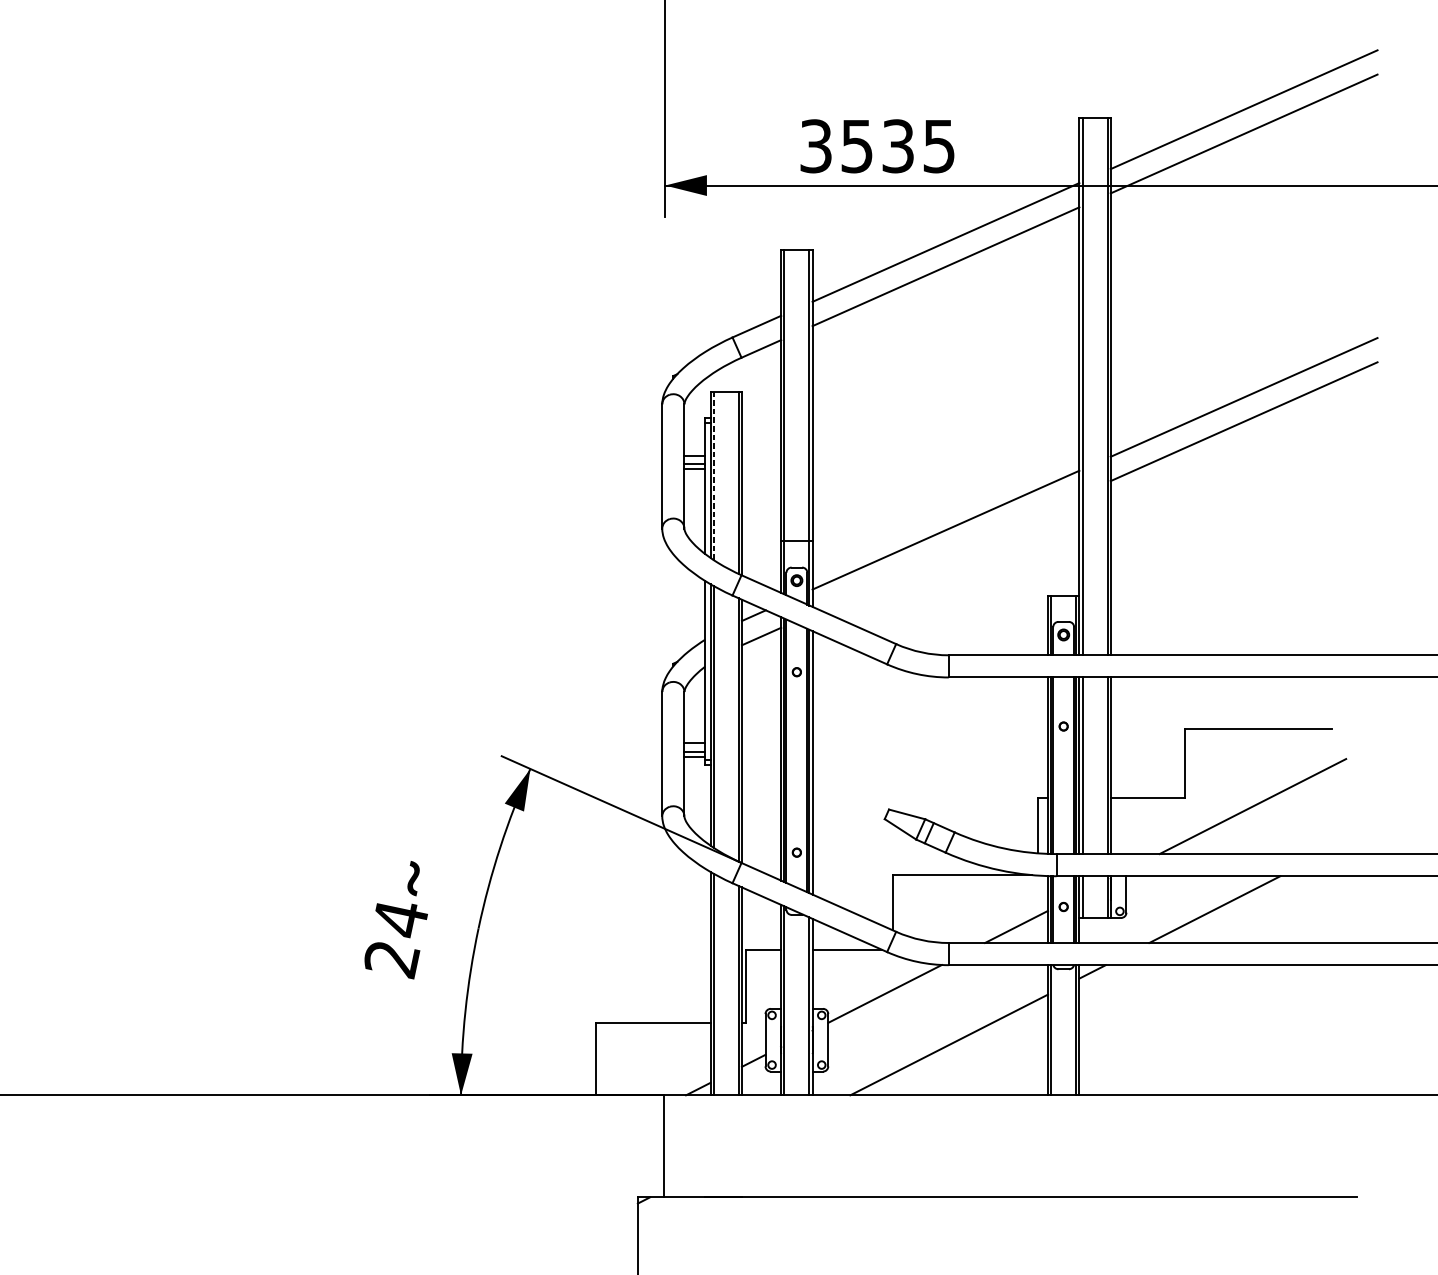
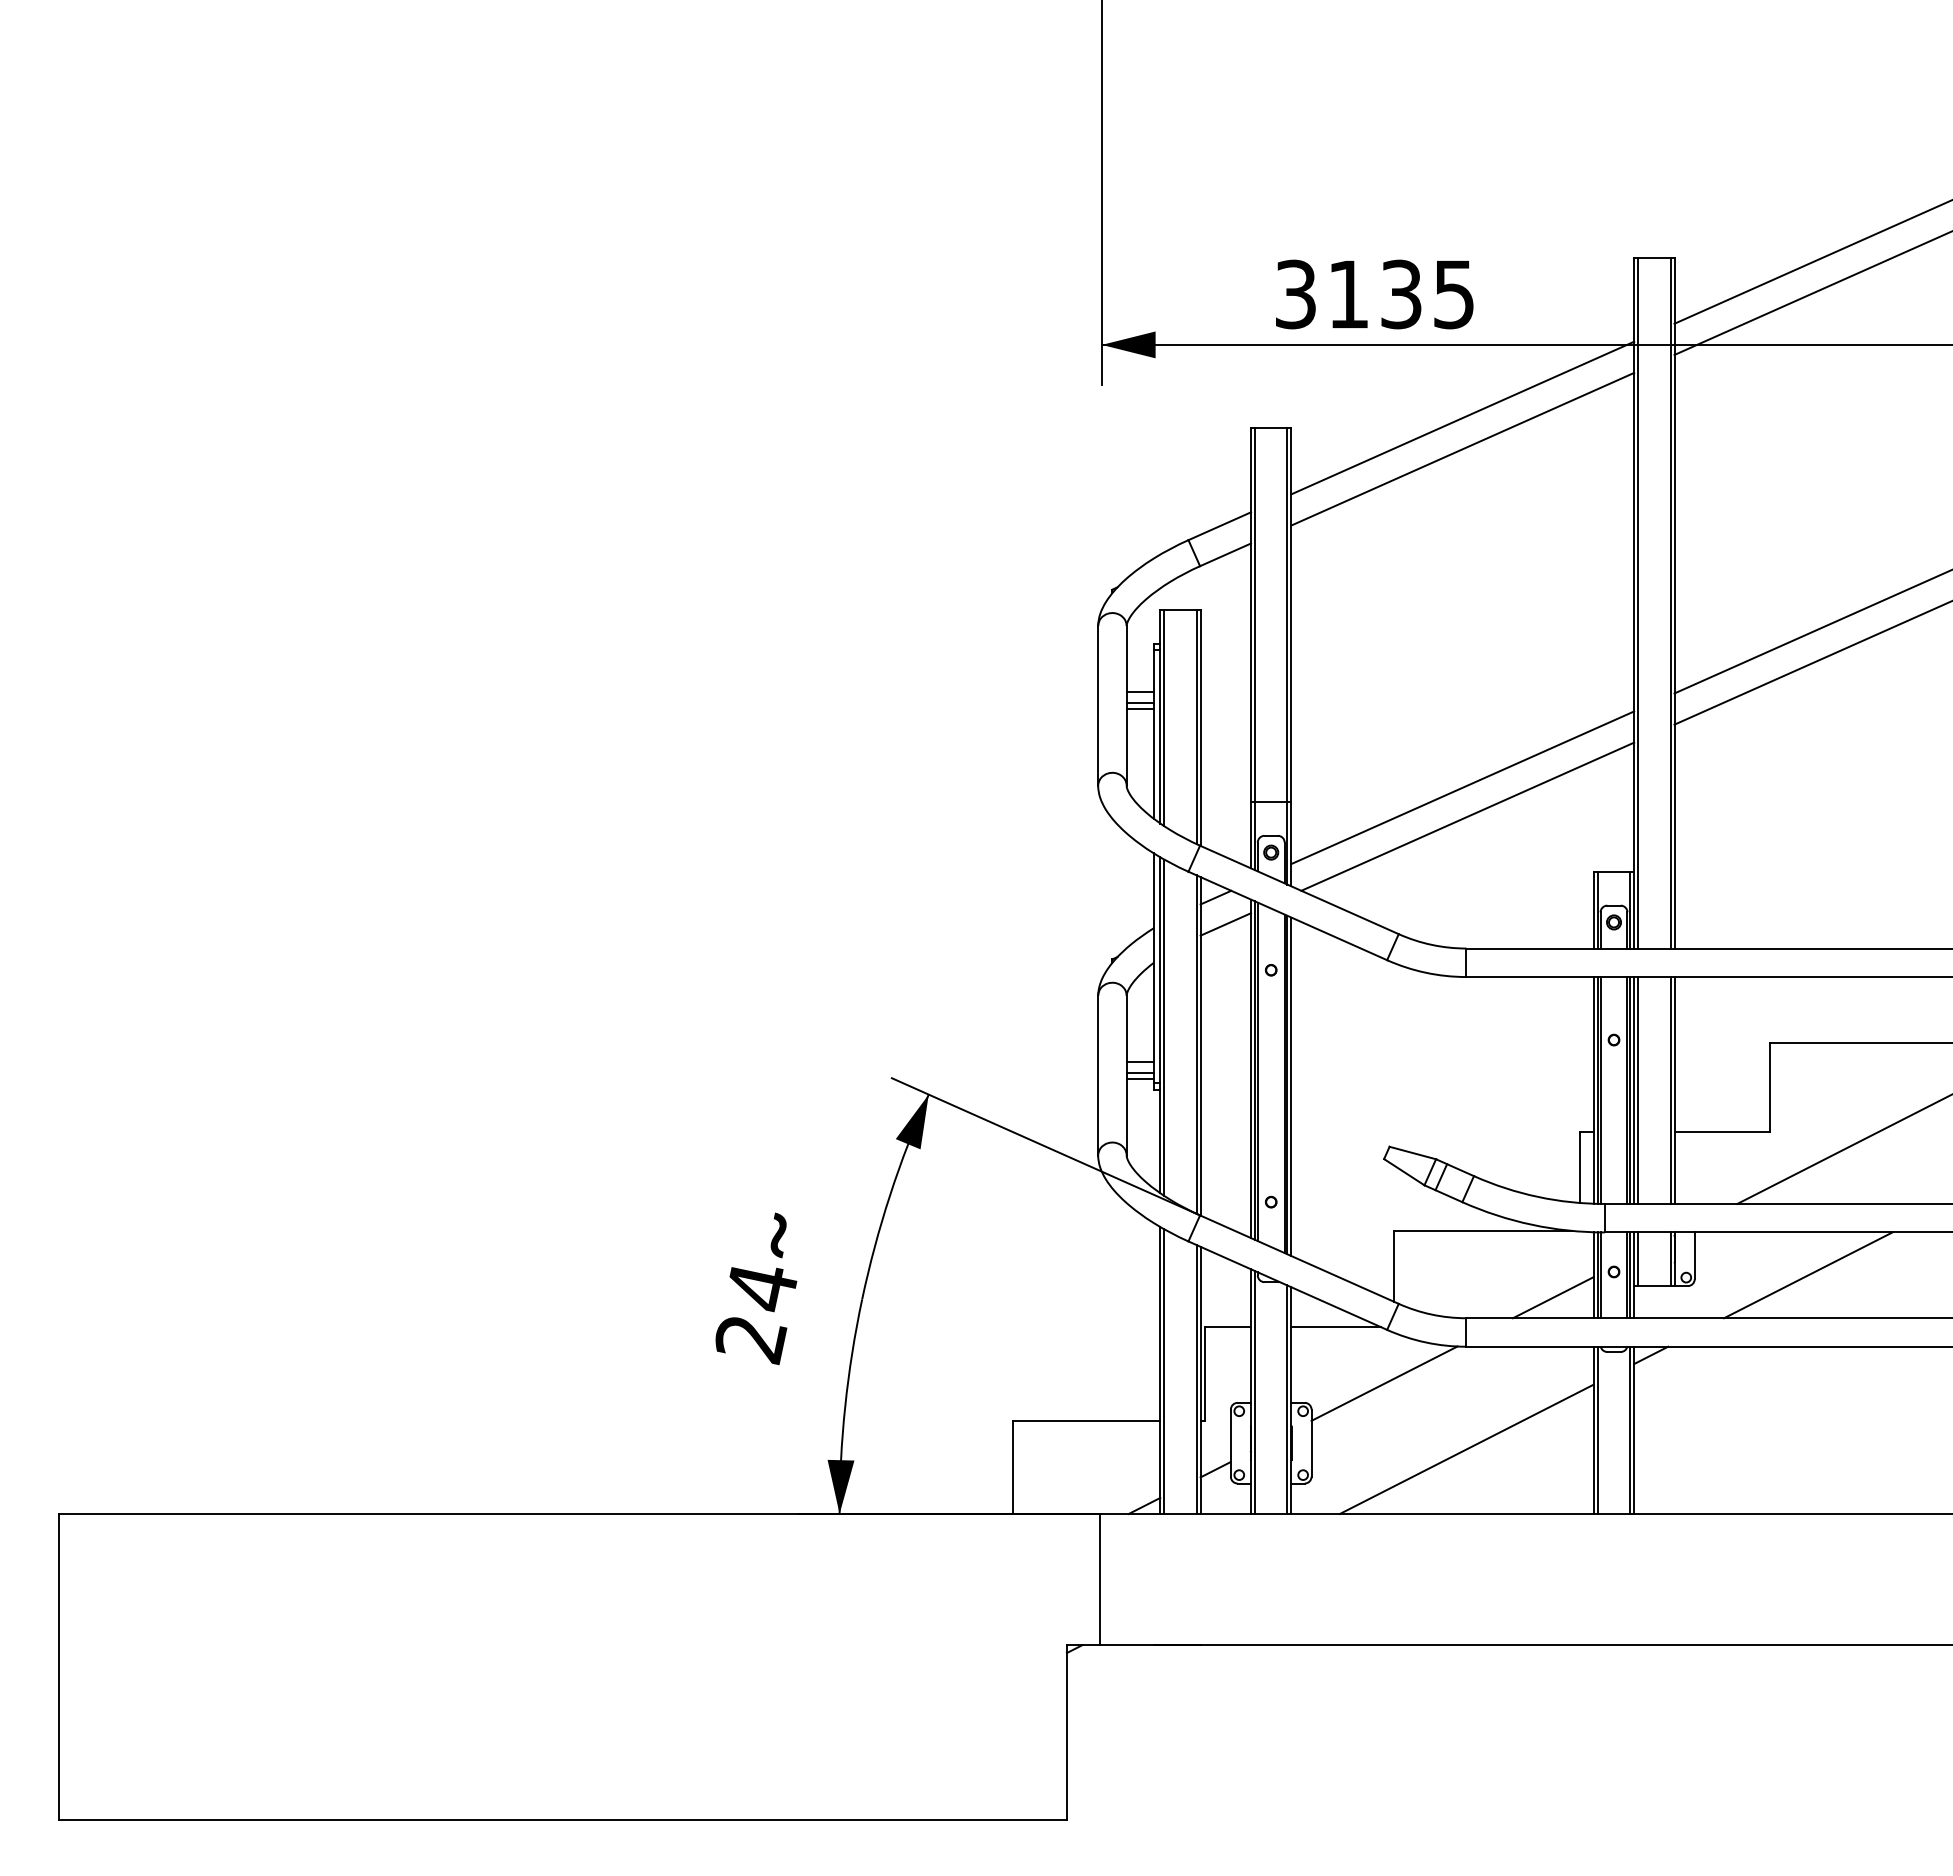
text: (856, 146) -> (1347, 294), 3535 -> 3135
line: (713, 476) -> (1164, 718), dashed -> solid
line: (949, 552) -> (1467, 816), added

